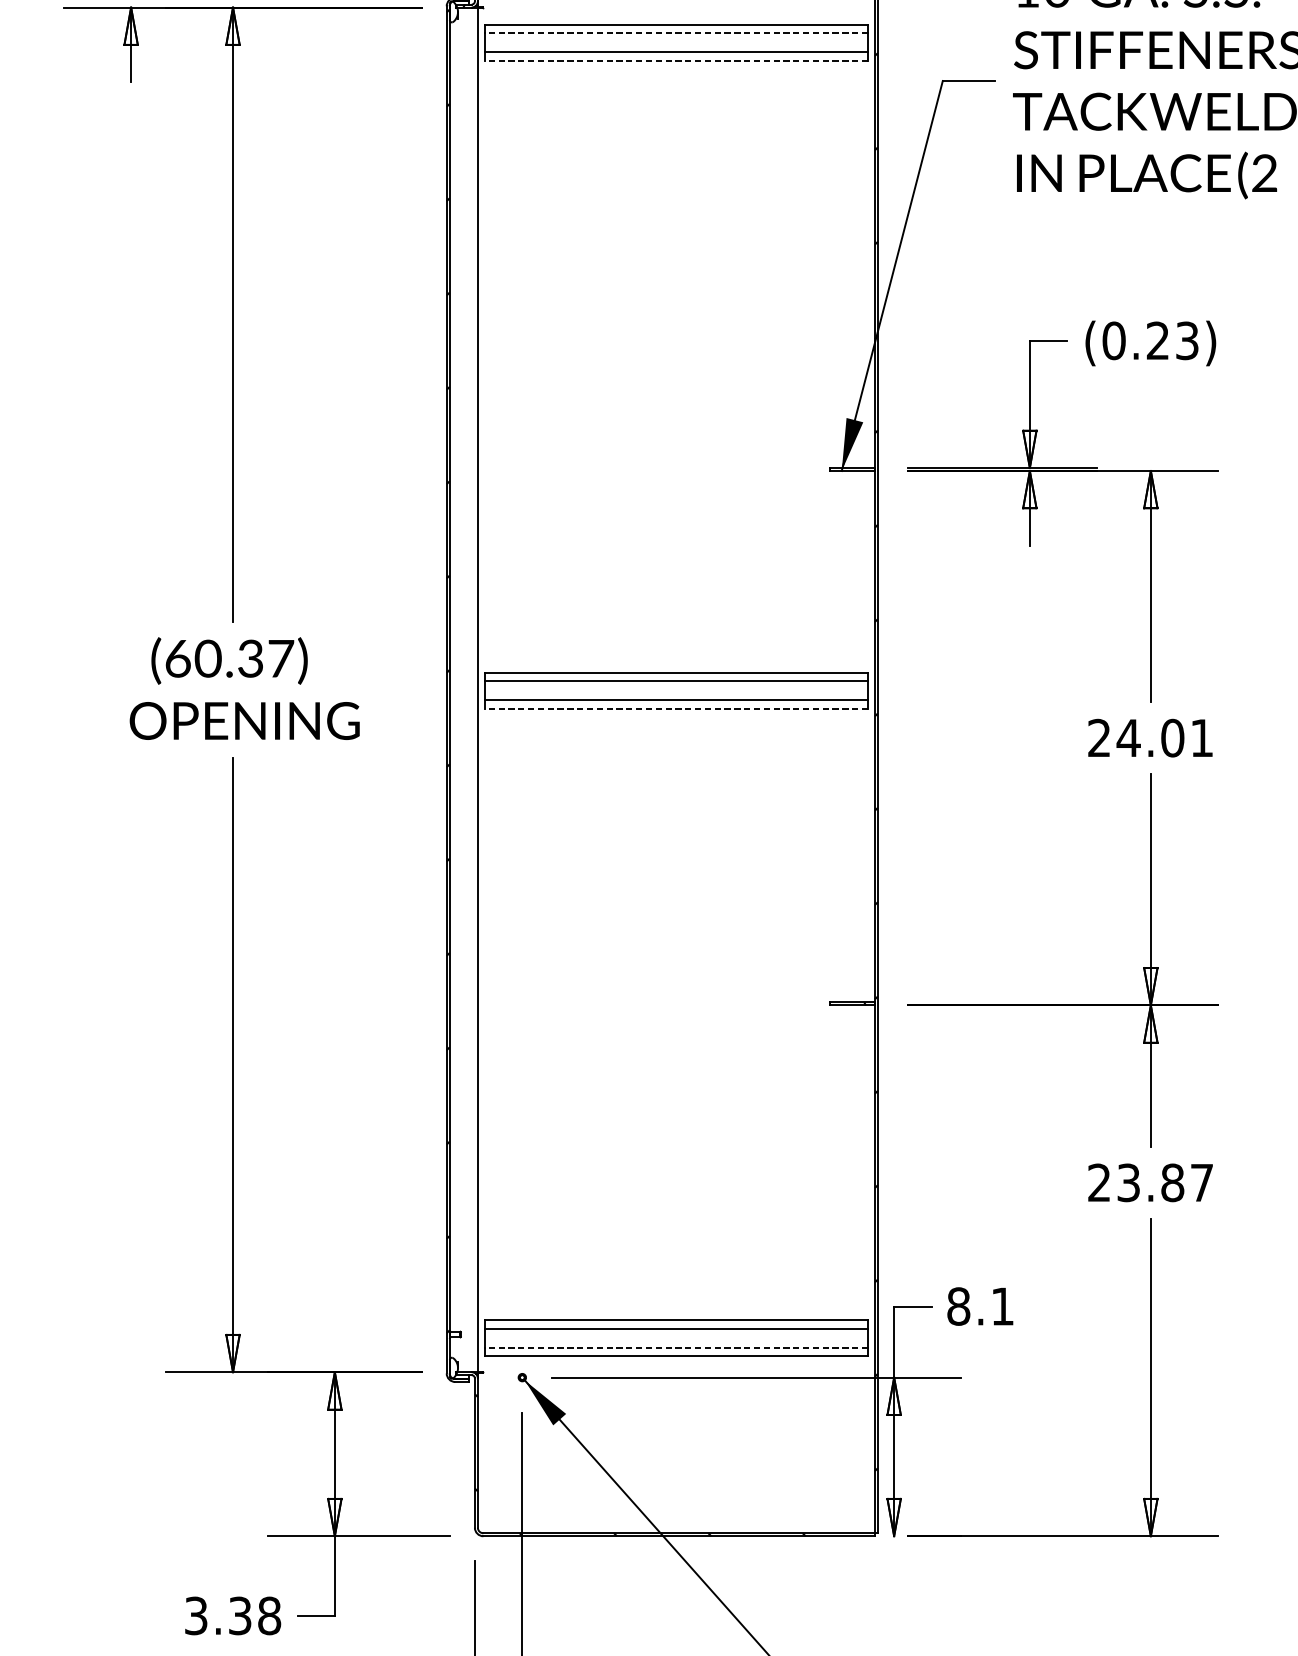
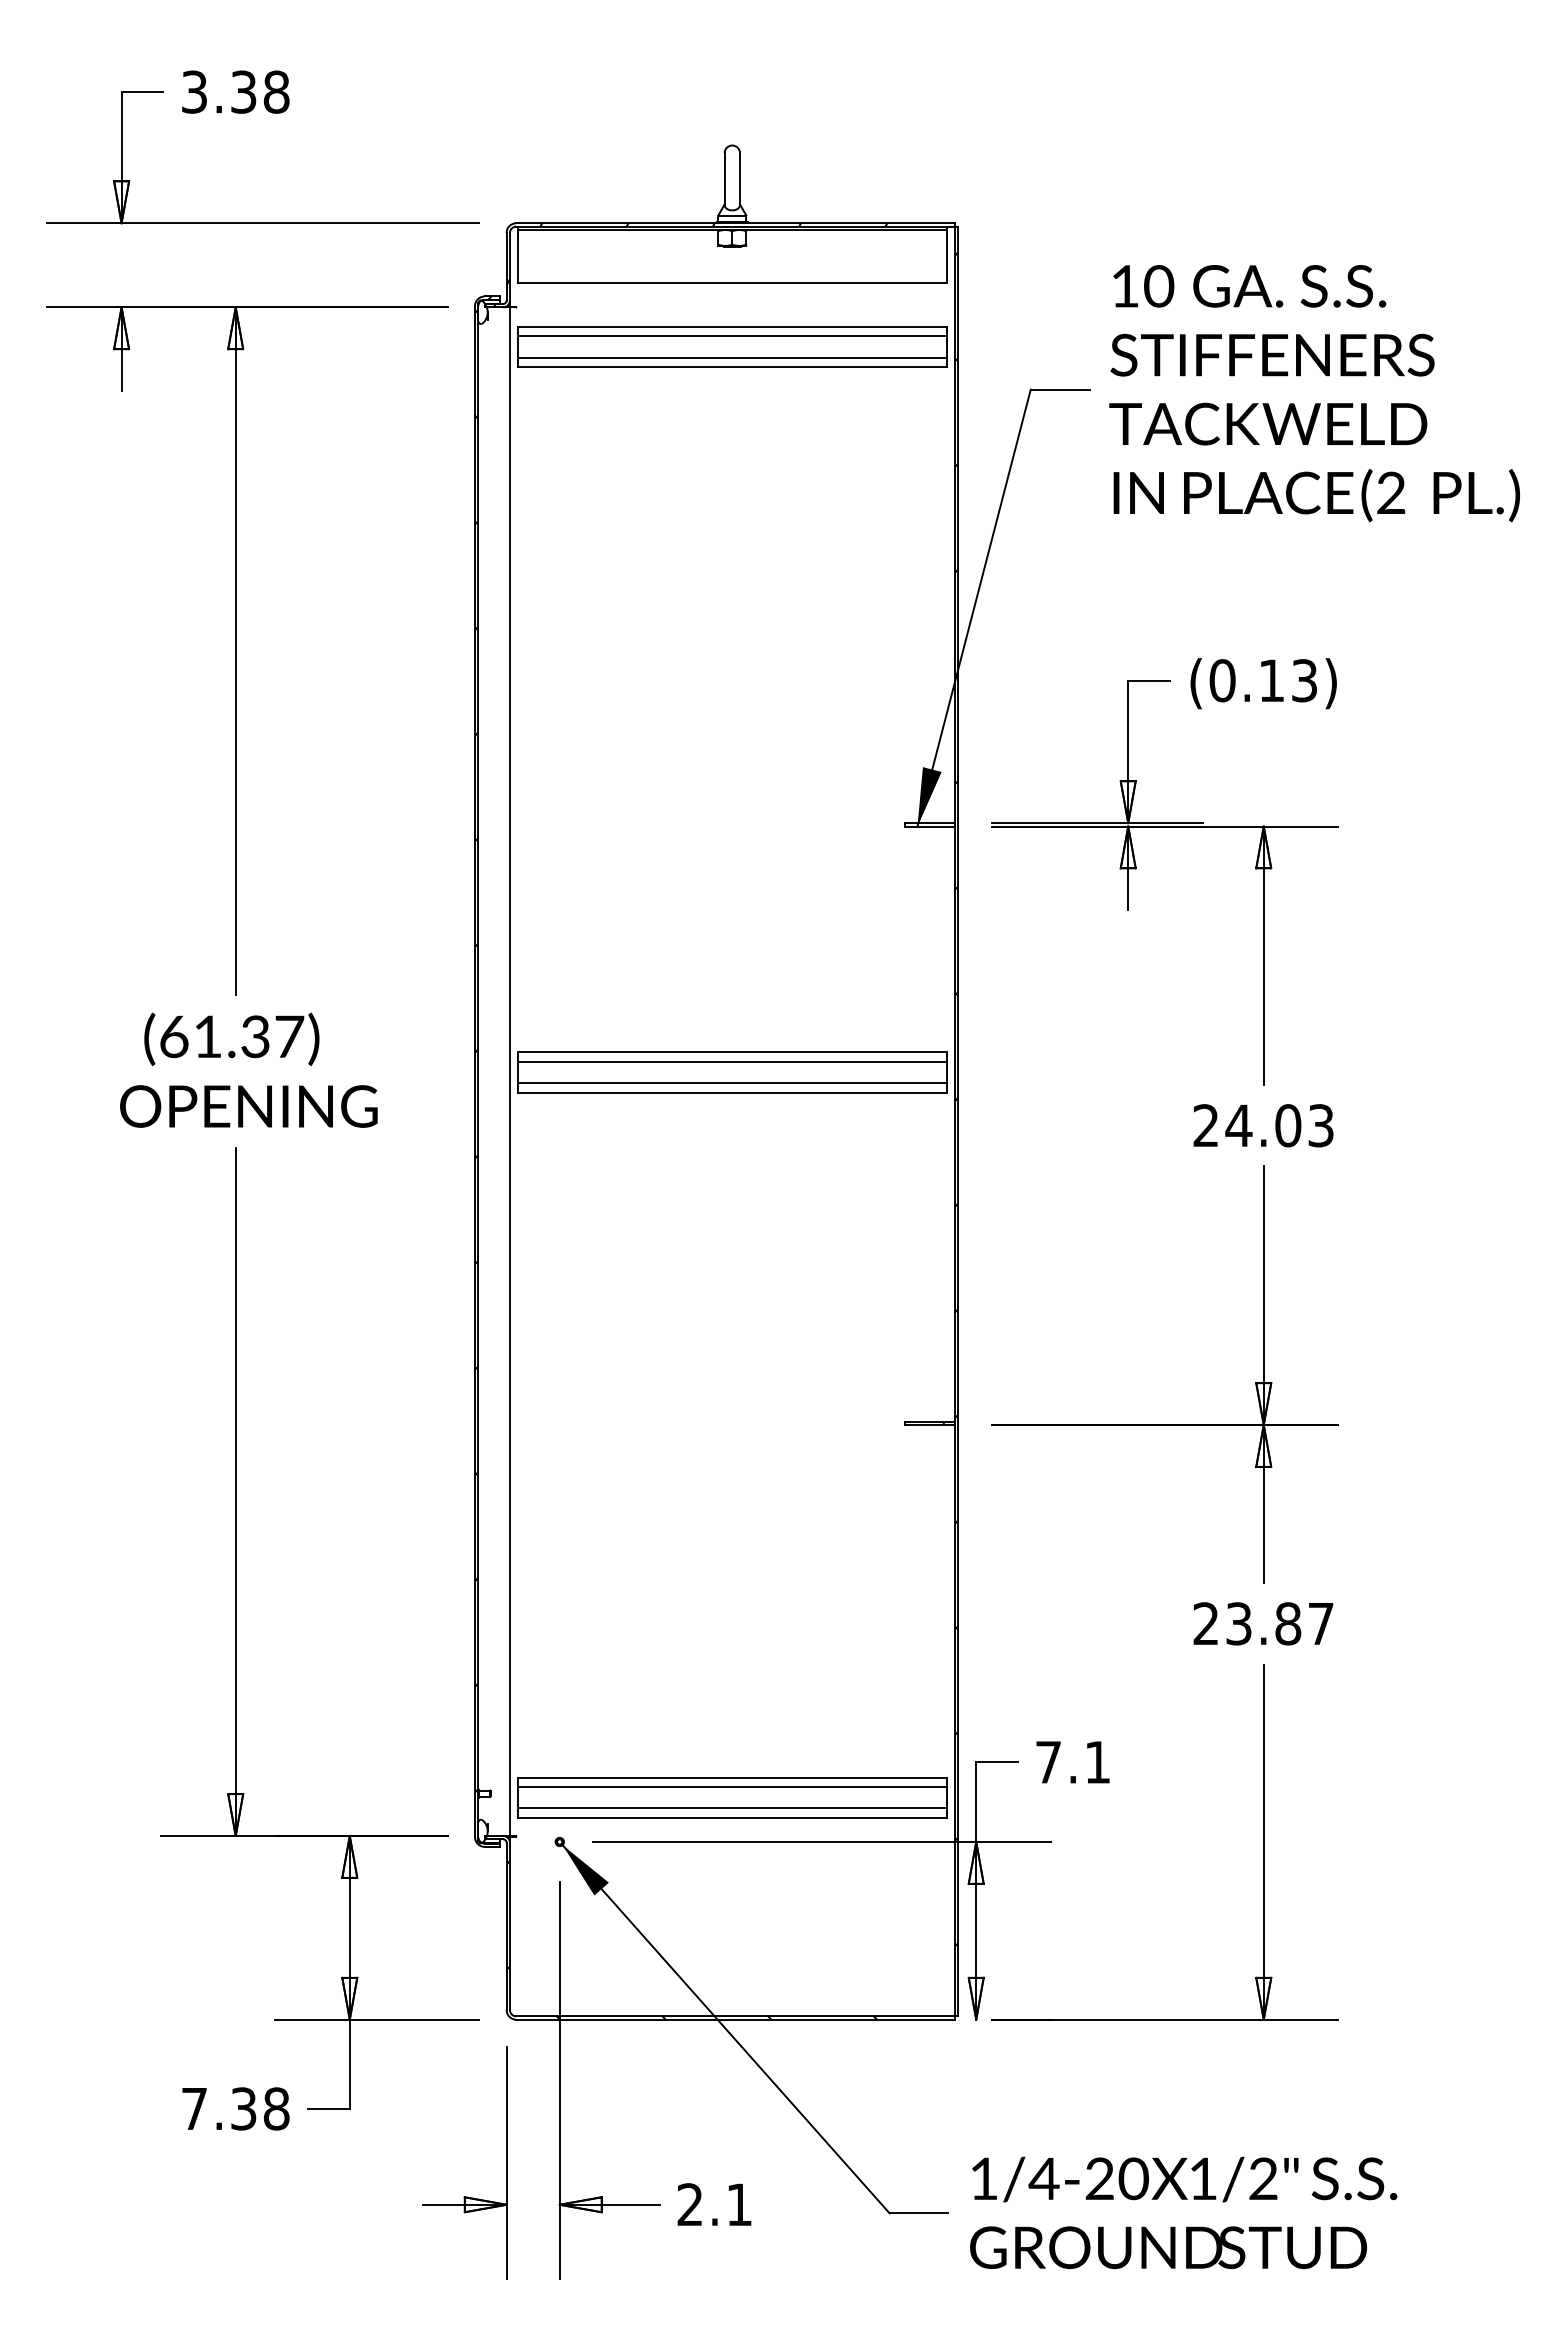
line: (676, 33) -> (732, 336), dashed -> solid
line: (676, 61) -> (732, 367), dashed -> solid
text: (1157, 340) -> (1271, 680), (0.23) -> (0.13)
text: (208, 658) -> (208, 1036), (60.37) -> (61.37)
line: (676, 708) -> (732, 1092), dashed -> solid
text: (1201, 737) -> (1320, 1125), 24.01 -> 24.03
text: (958, 1306) -> (1048, 1762), 8.1 -> 7.1
line: (676, 1347) -> (732, 1808), dashed -> solid
text: (196, 1615) -> (194, 2108), 3.38 -> 7.38

